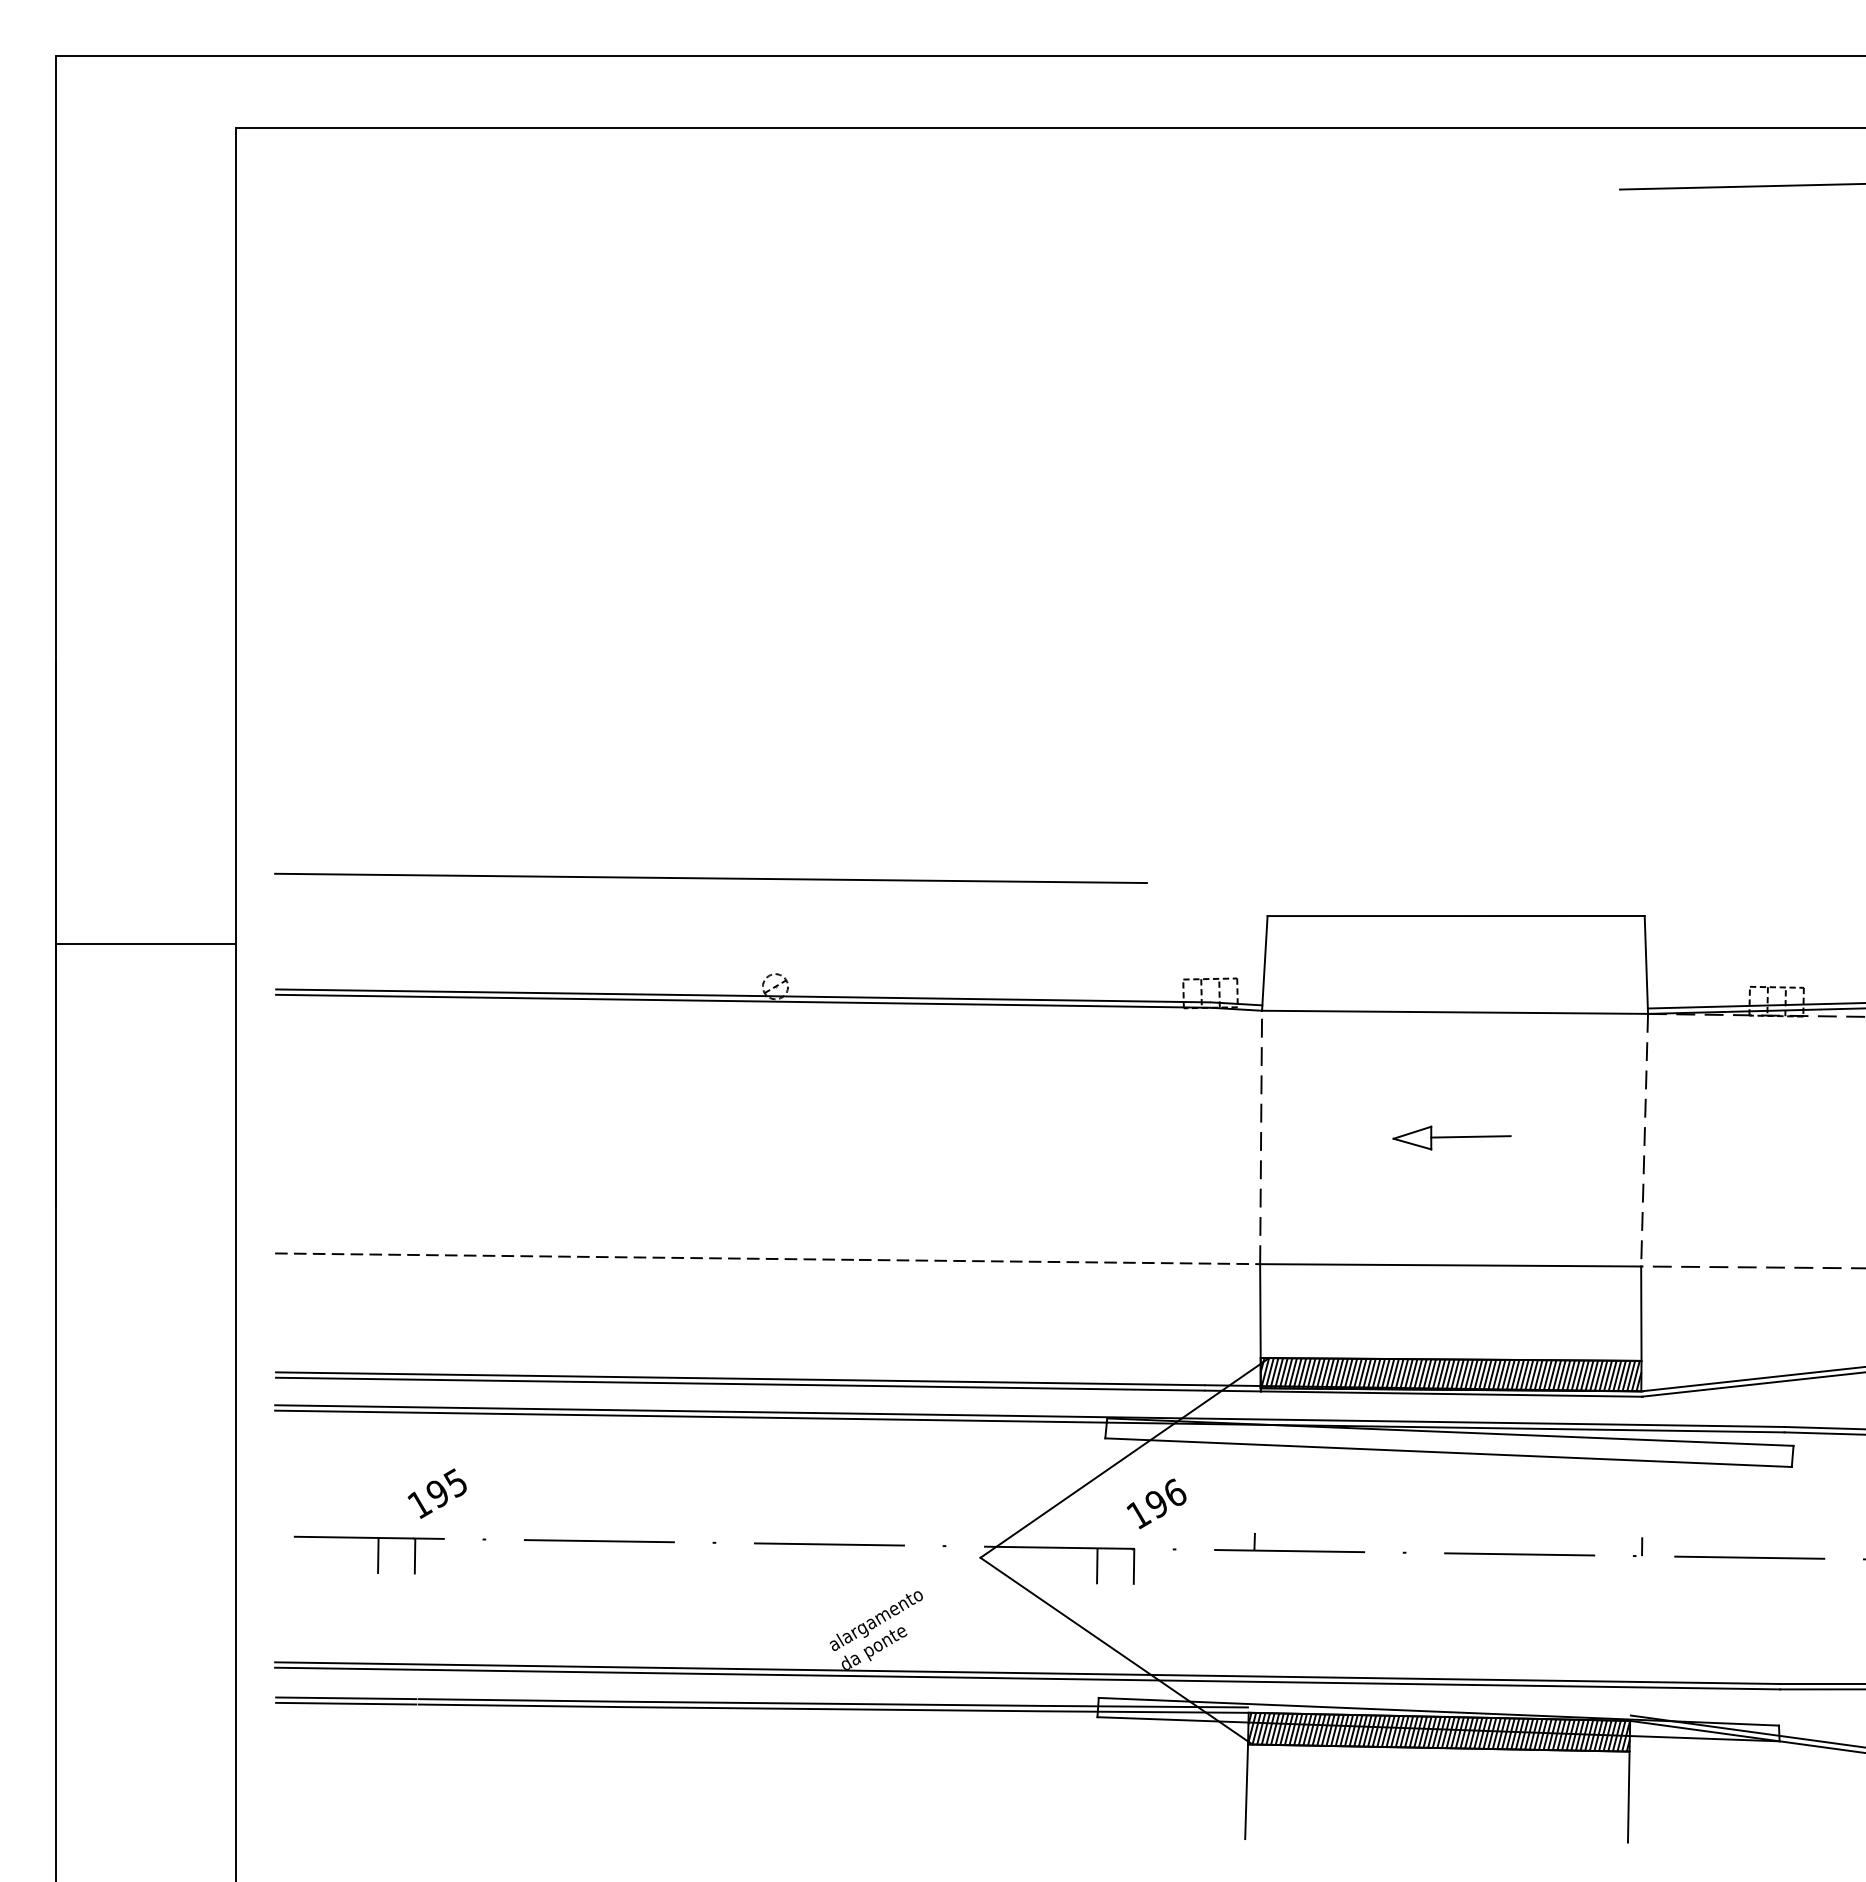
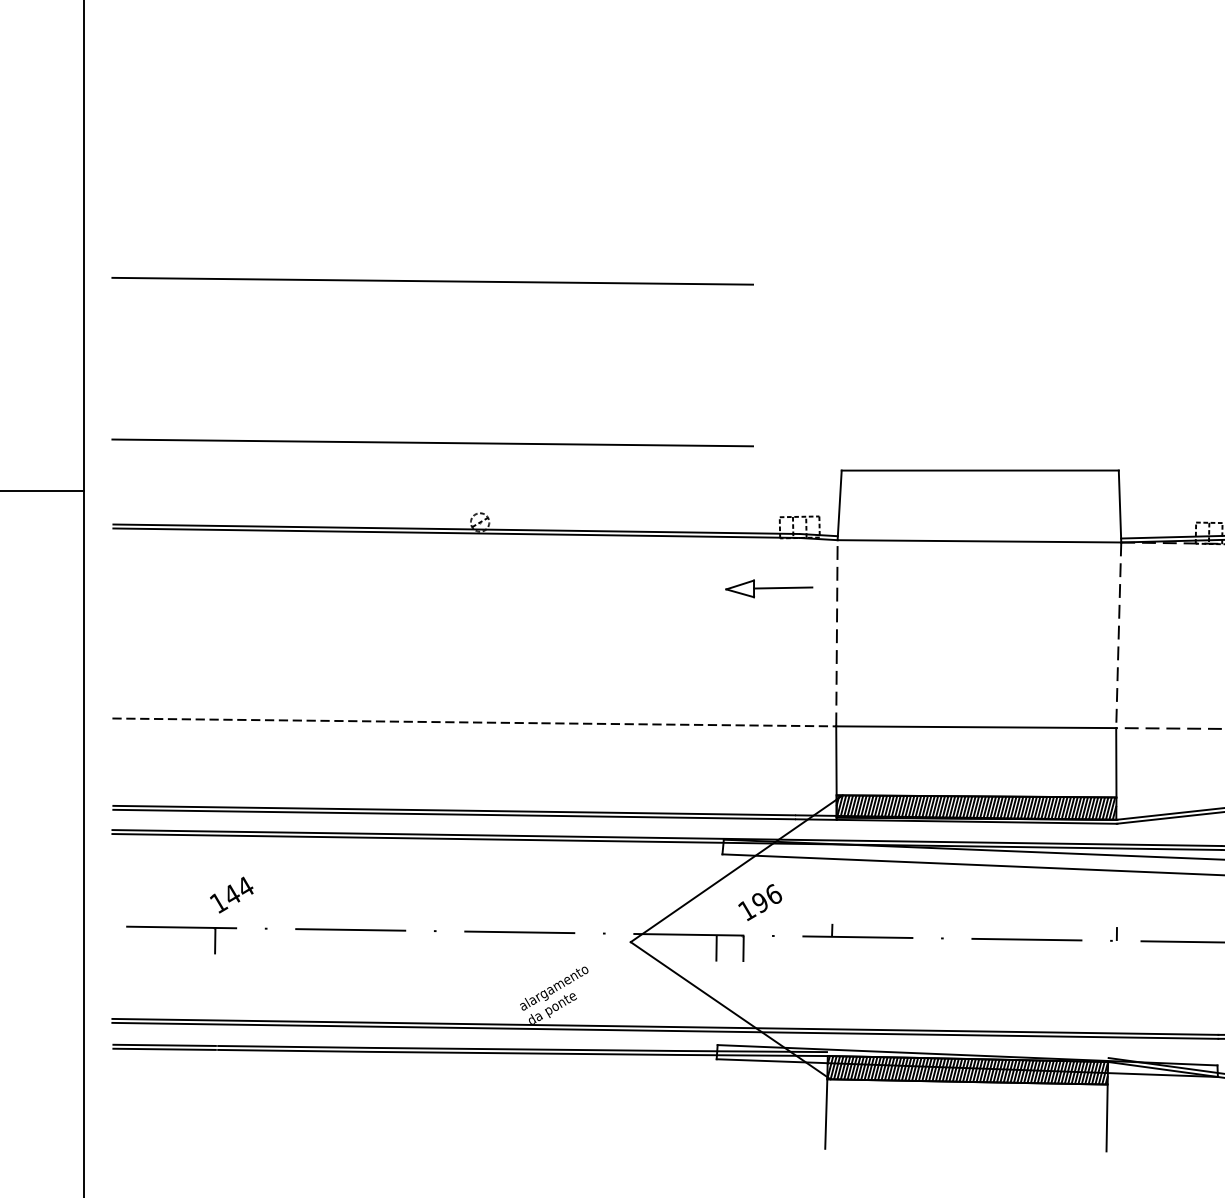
line: (710, 657) -> (432, 280), added
part: (1451, 1137) -> (768, 588), moved
text: (446, 1487) -> (238, 890), 195 -> 144
line: (378, 1555) -> (188, 940), removed

